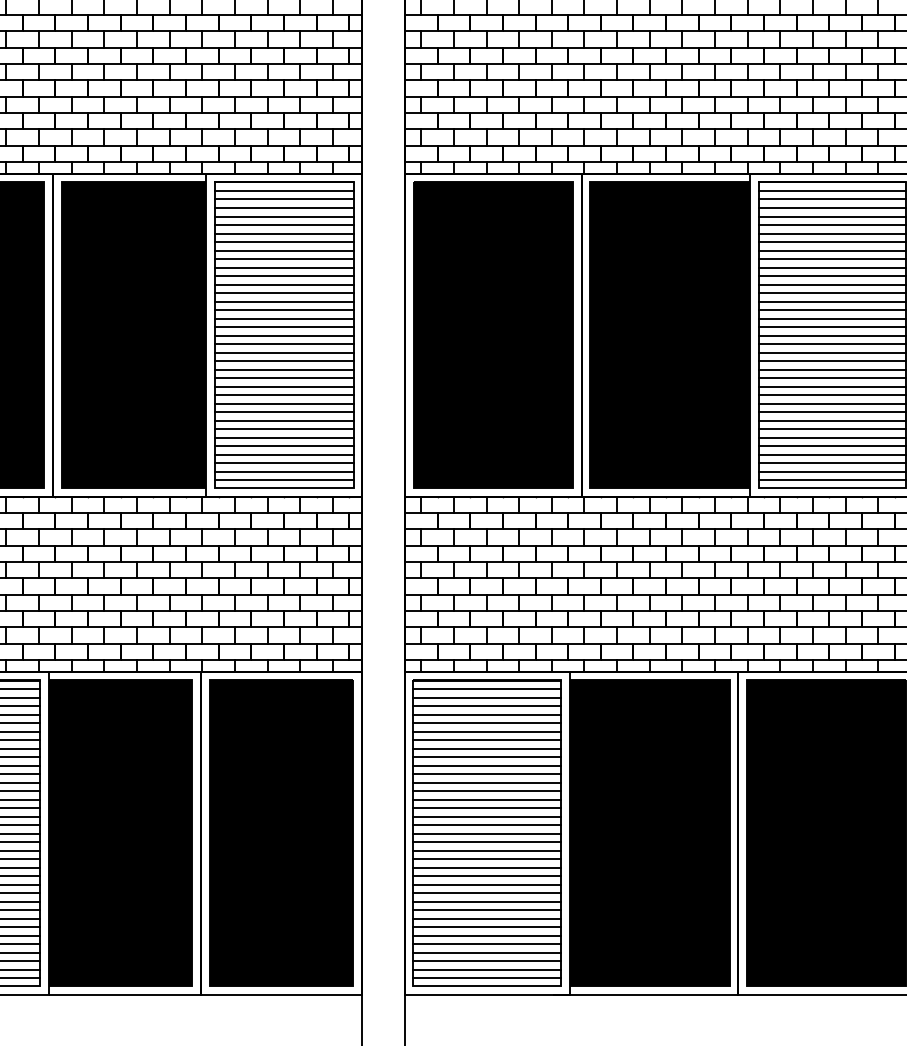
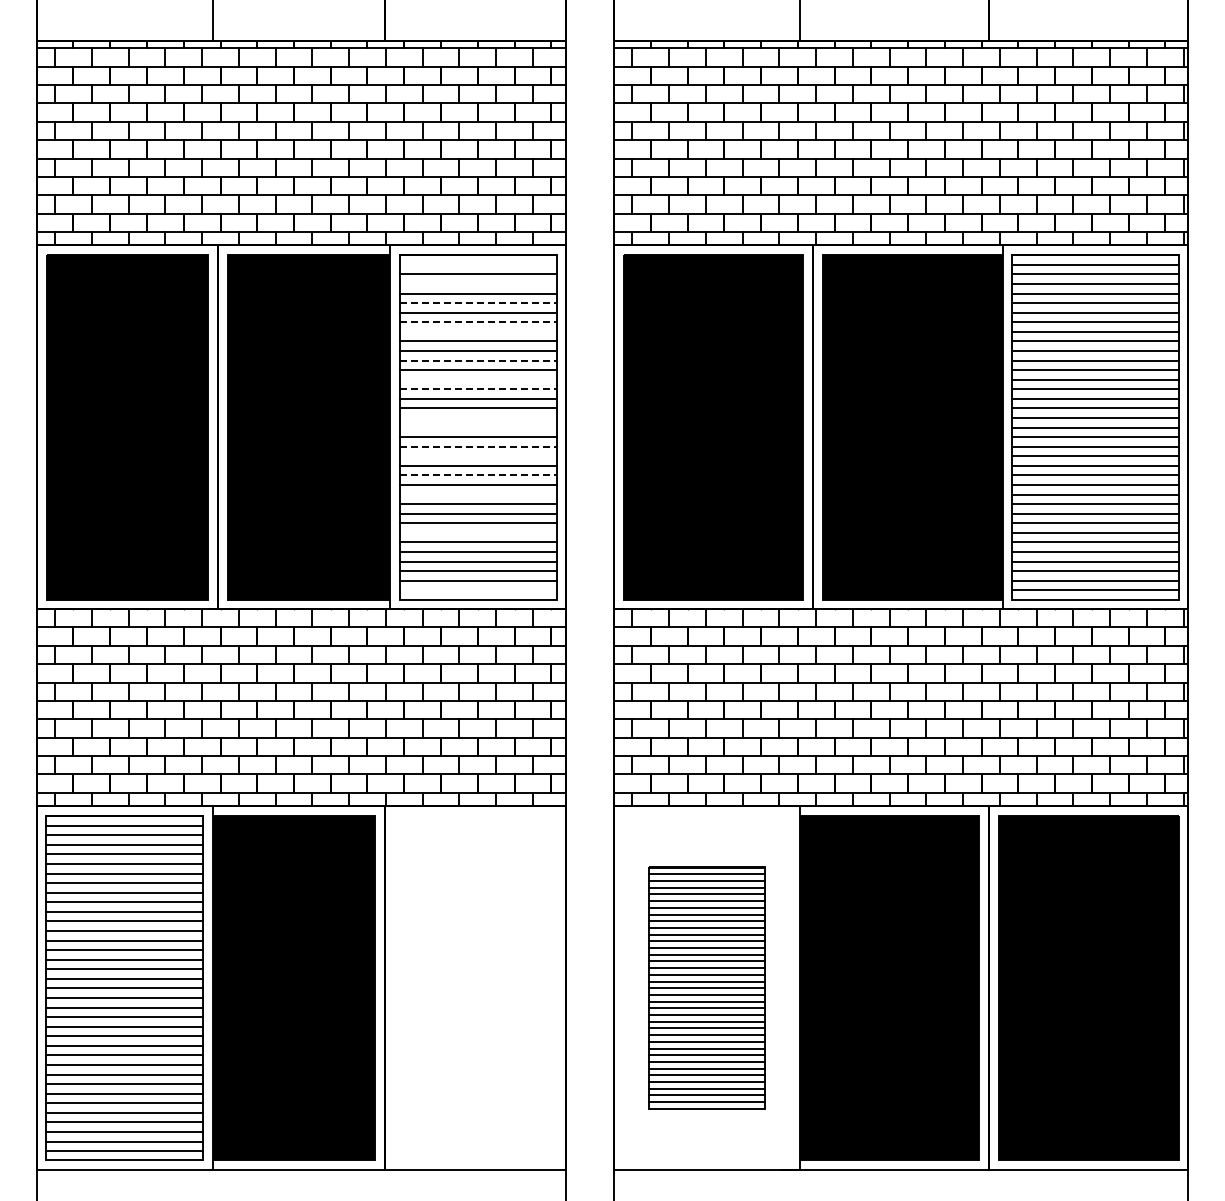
line: (283, 190) -> (477, 264), removed
line: (283, 207) -> (477, 283), removed
line: (284, 225) -> (478, 303), solid -> dashed
line: (284, 242) -> (478, 322), solid -> dashed
line: (283, 250) -> (477, 331), removed
line: (284, 275) -> (478, 360), solid -> dashed
line: (283, 292) -> (477, 379), removed
line: (284, 301) -> (478, 389), solid -> dashed
line: (283, 327) -> (477, 418), removed
line: (283, 335) -> (477, 427), removed
line: (284, 352) -> (478, 446), solid -> dashed
line: (283, 361) -> (477, 456), removed
line: (284, 378) -> (478, 475), solid -> dashed
line: (283, 394) -> (477, 494), removed
line: (283, 428) -> (477, 532), removed
line: (283, 480) -> (477, 590), removed
part: (281, 832) -> (475, 987), removed
part: (487, 832) -> (706, 987), size x0.7

